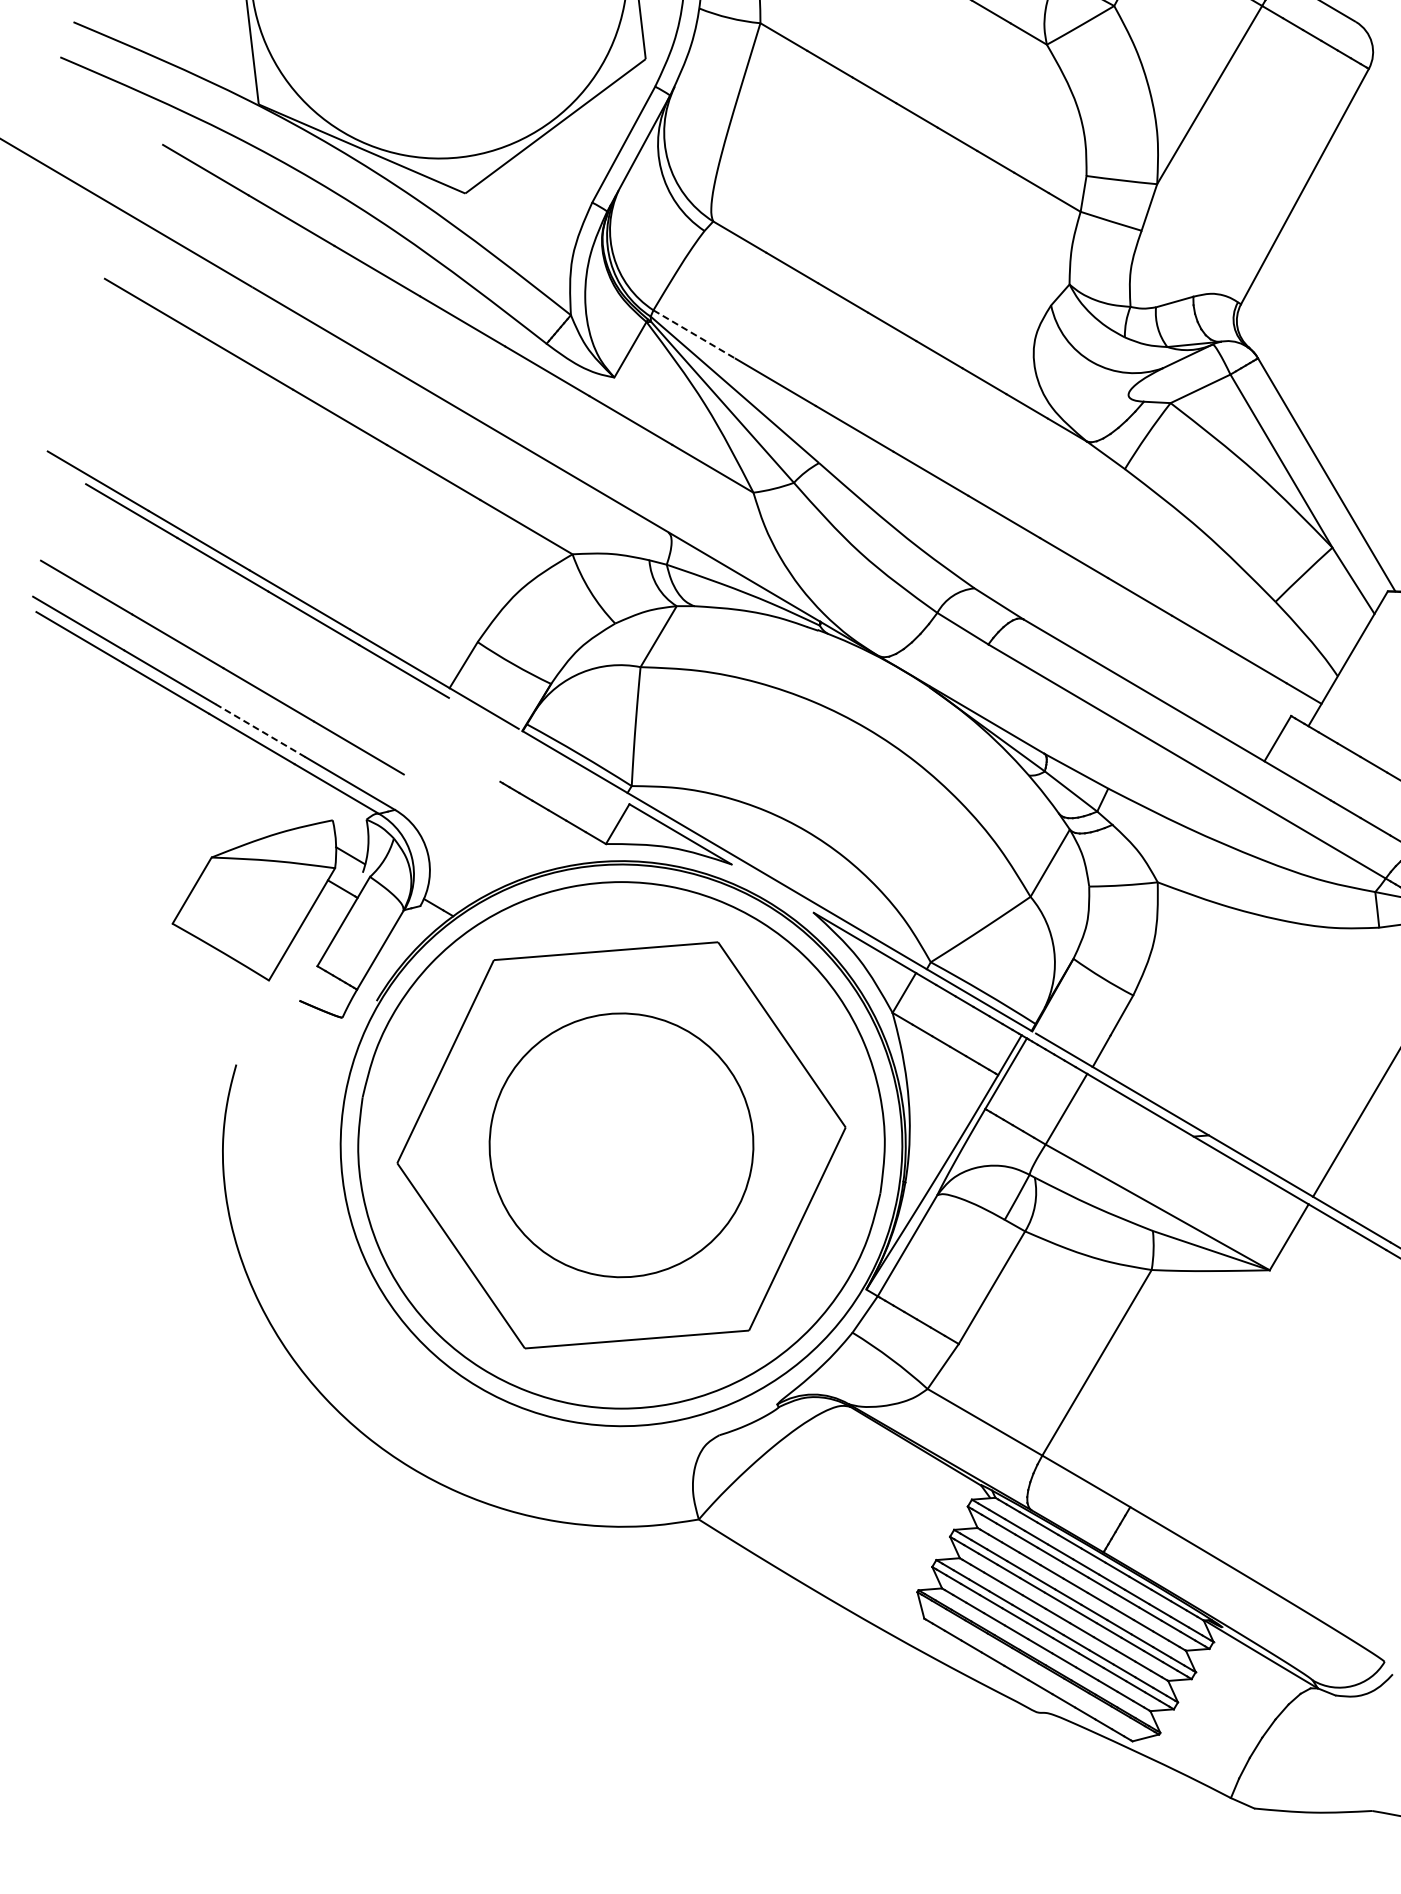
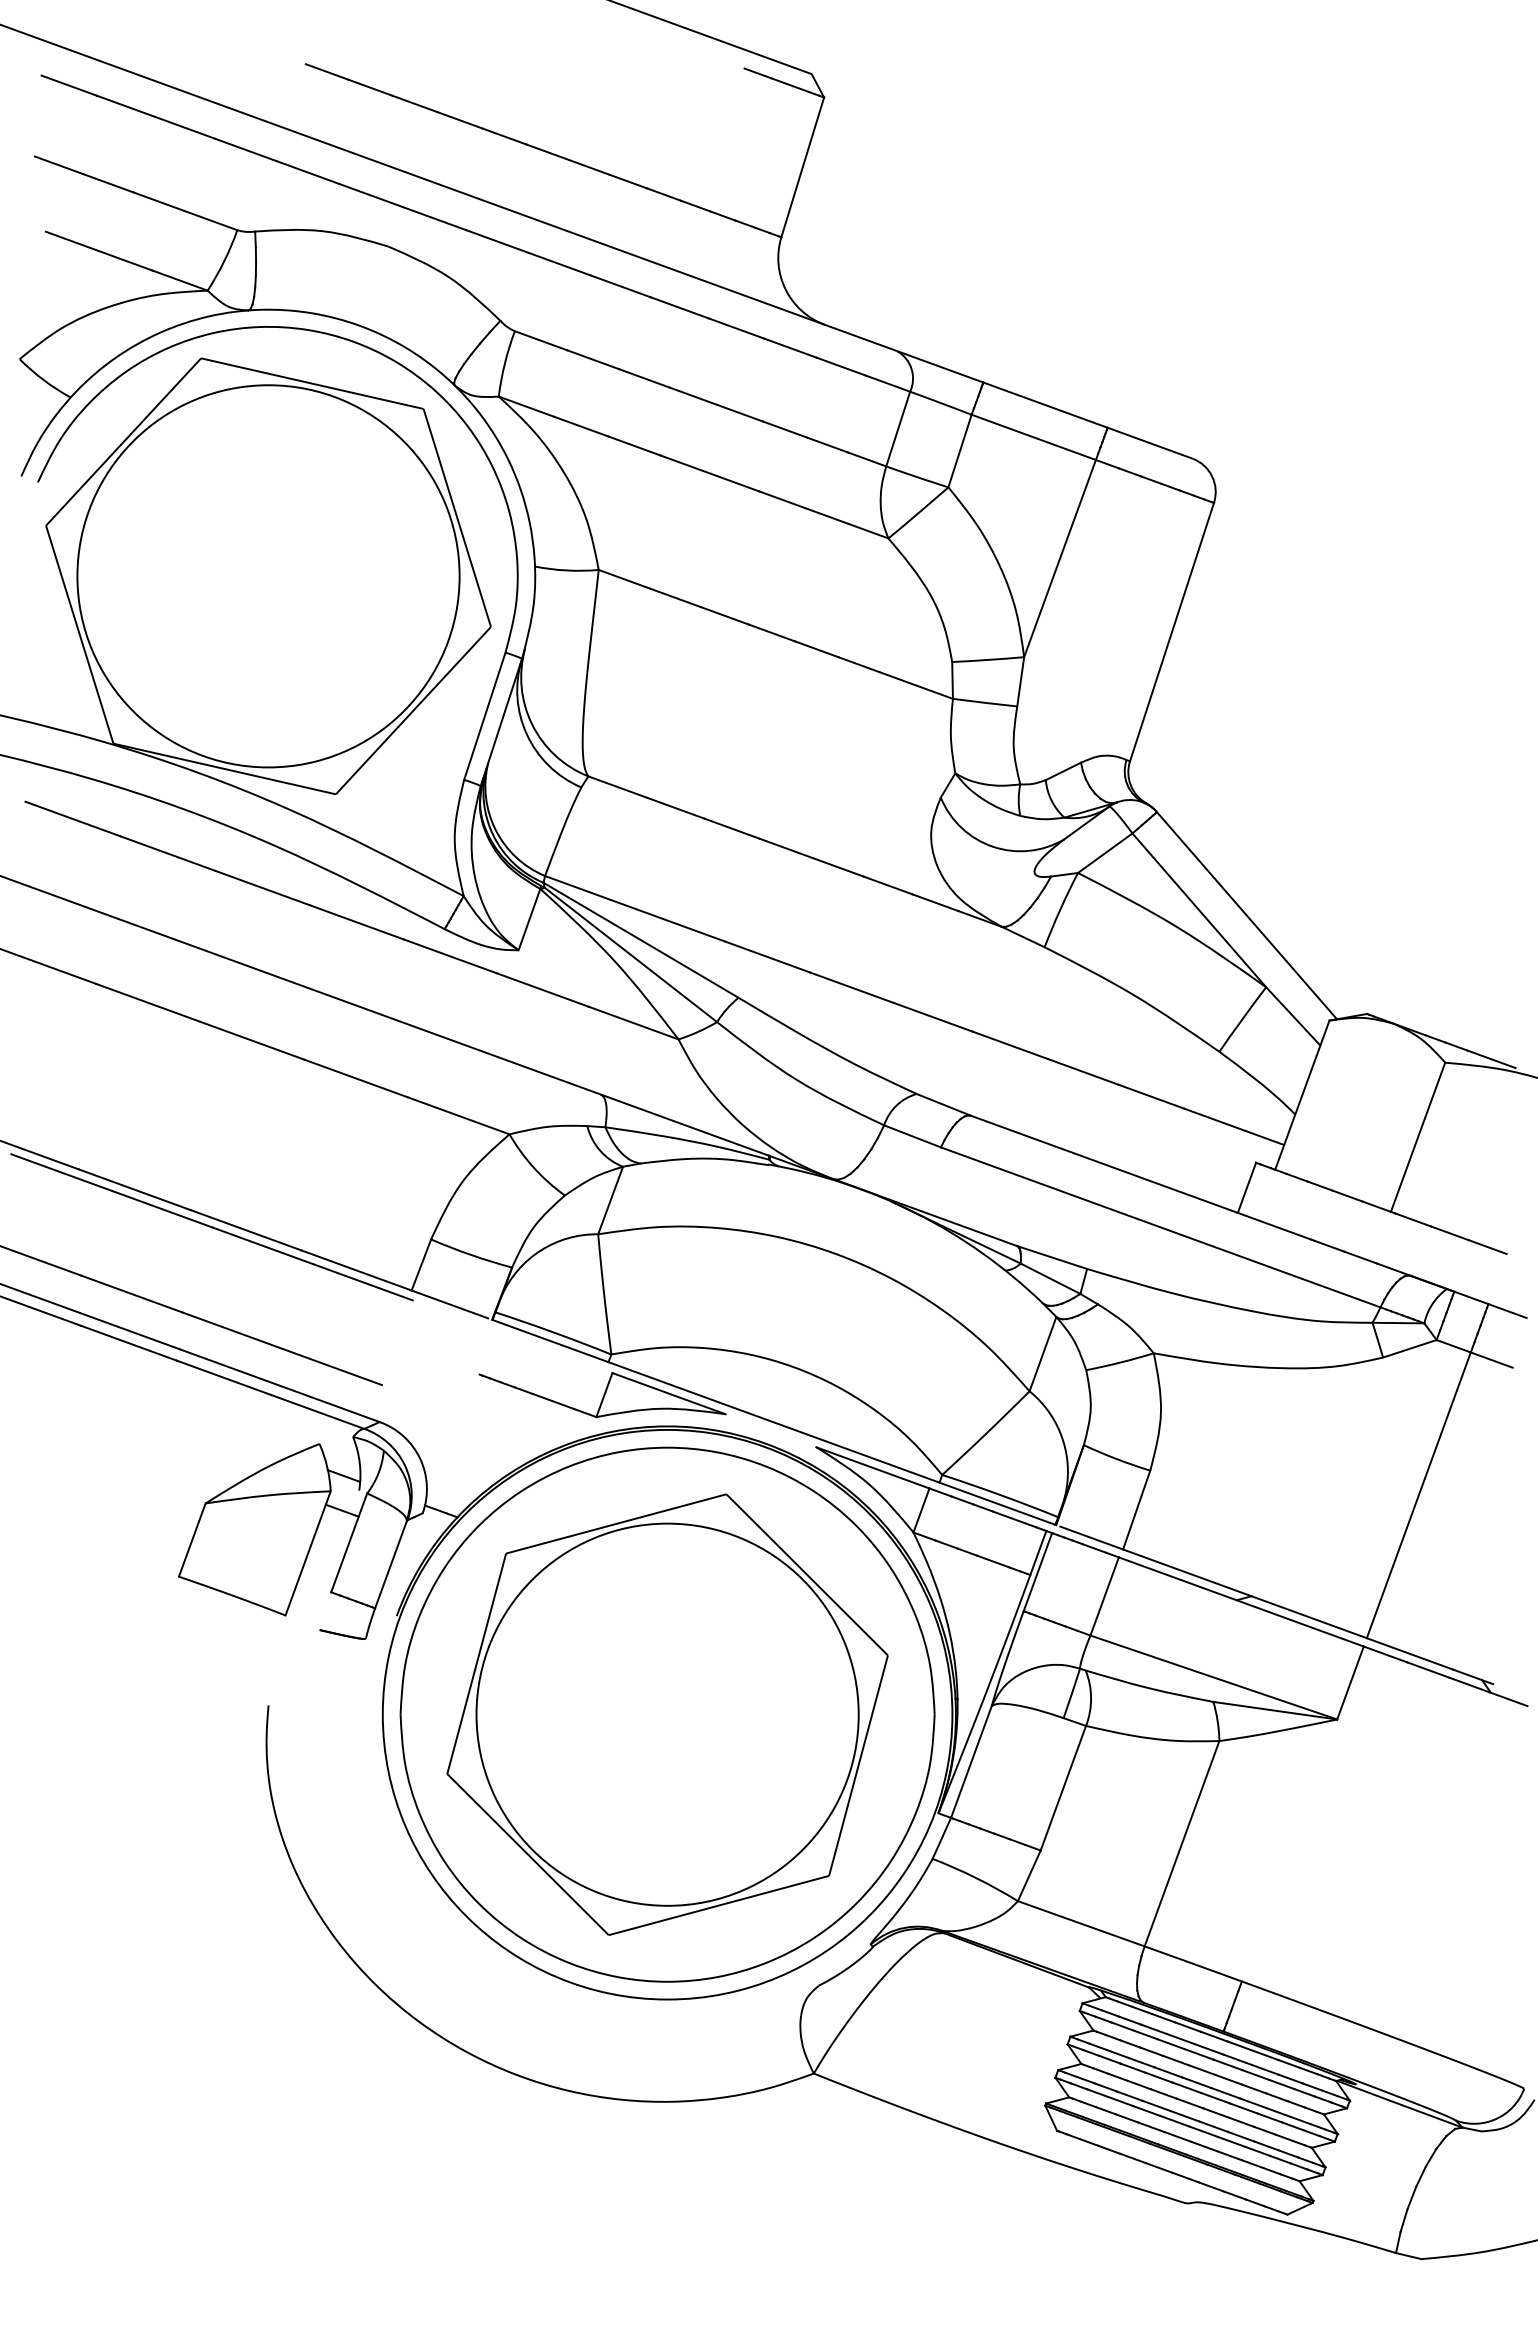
line: (695, 334) -> (591, 892), dashed -> solid
line: (260, 730) -> (230, 1367), dashed -> solid
circle: (621, 1145) -> (667, 1714), size x1.43

